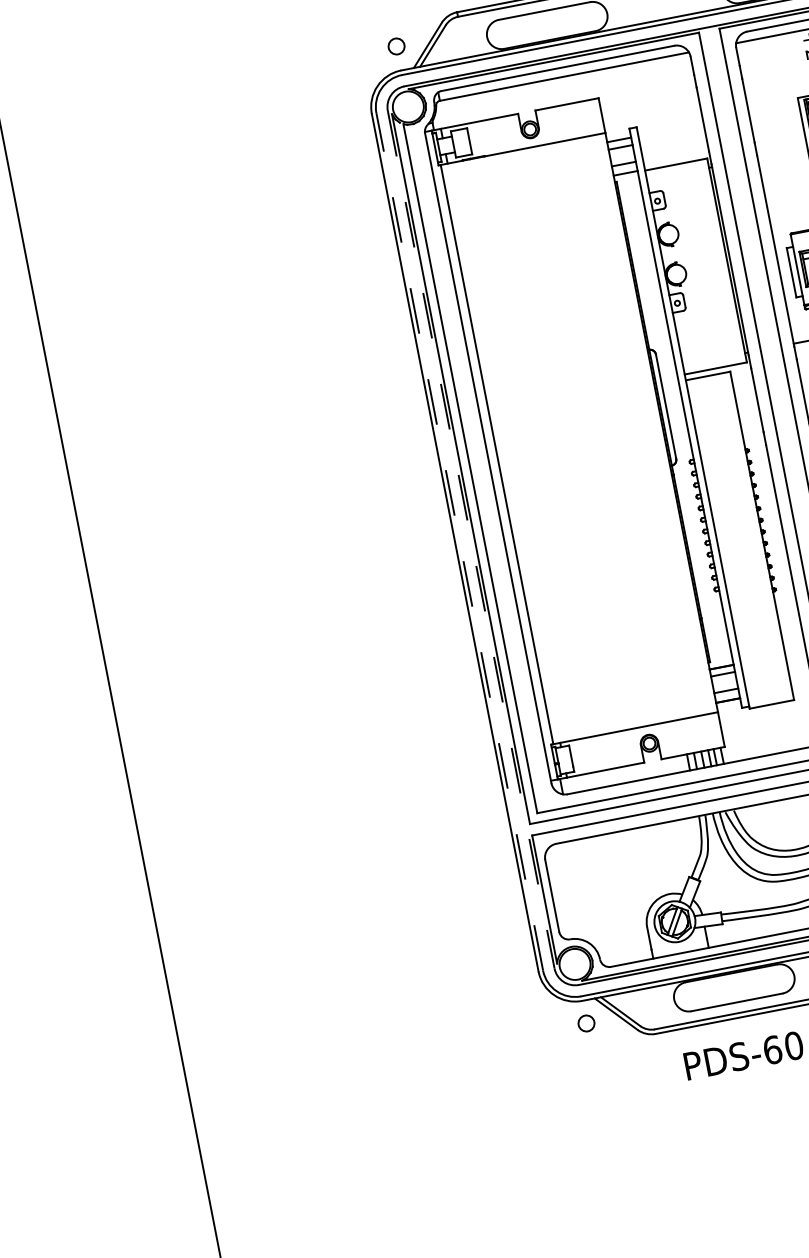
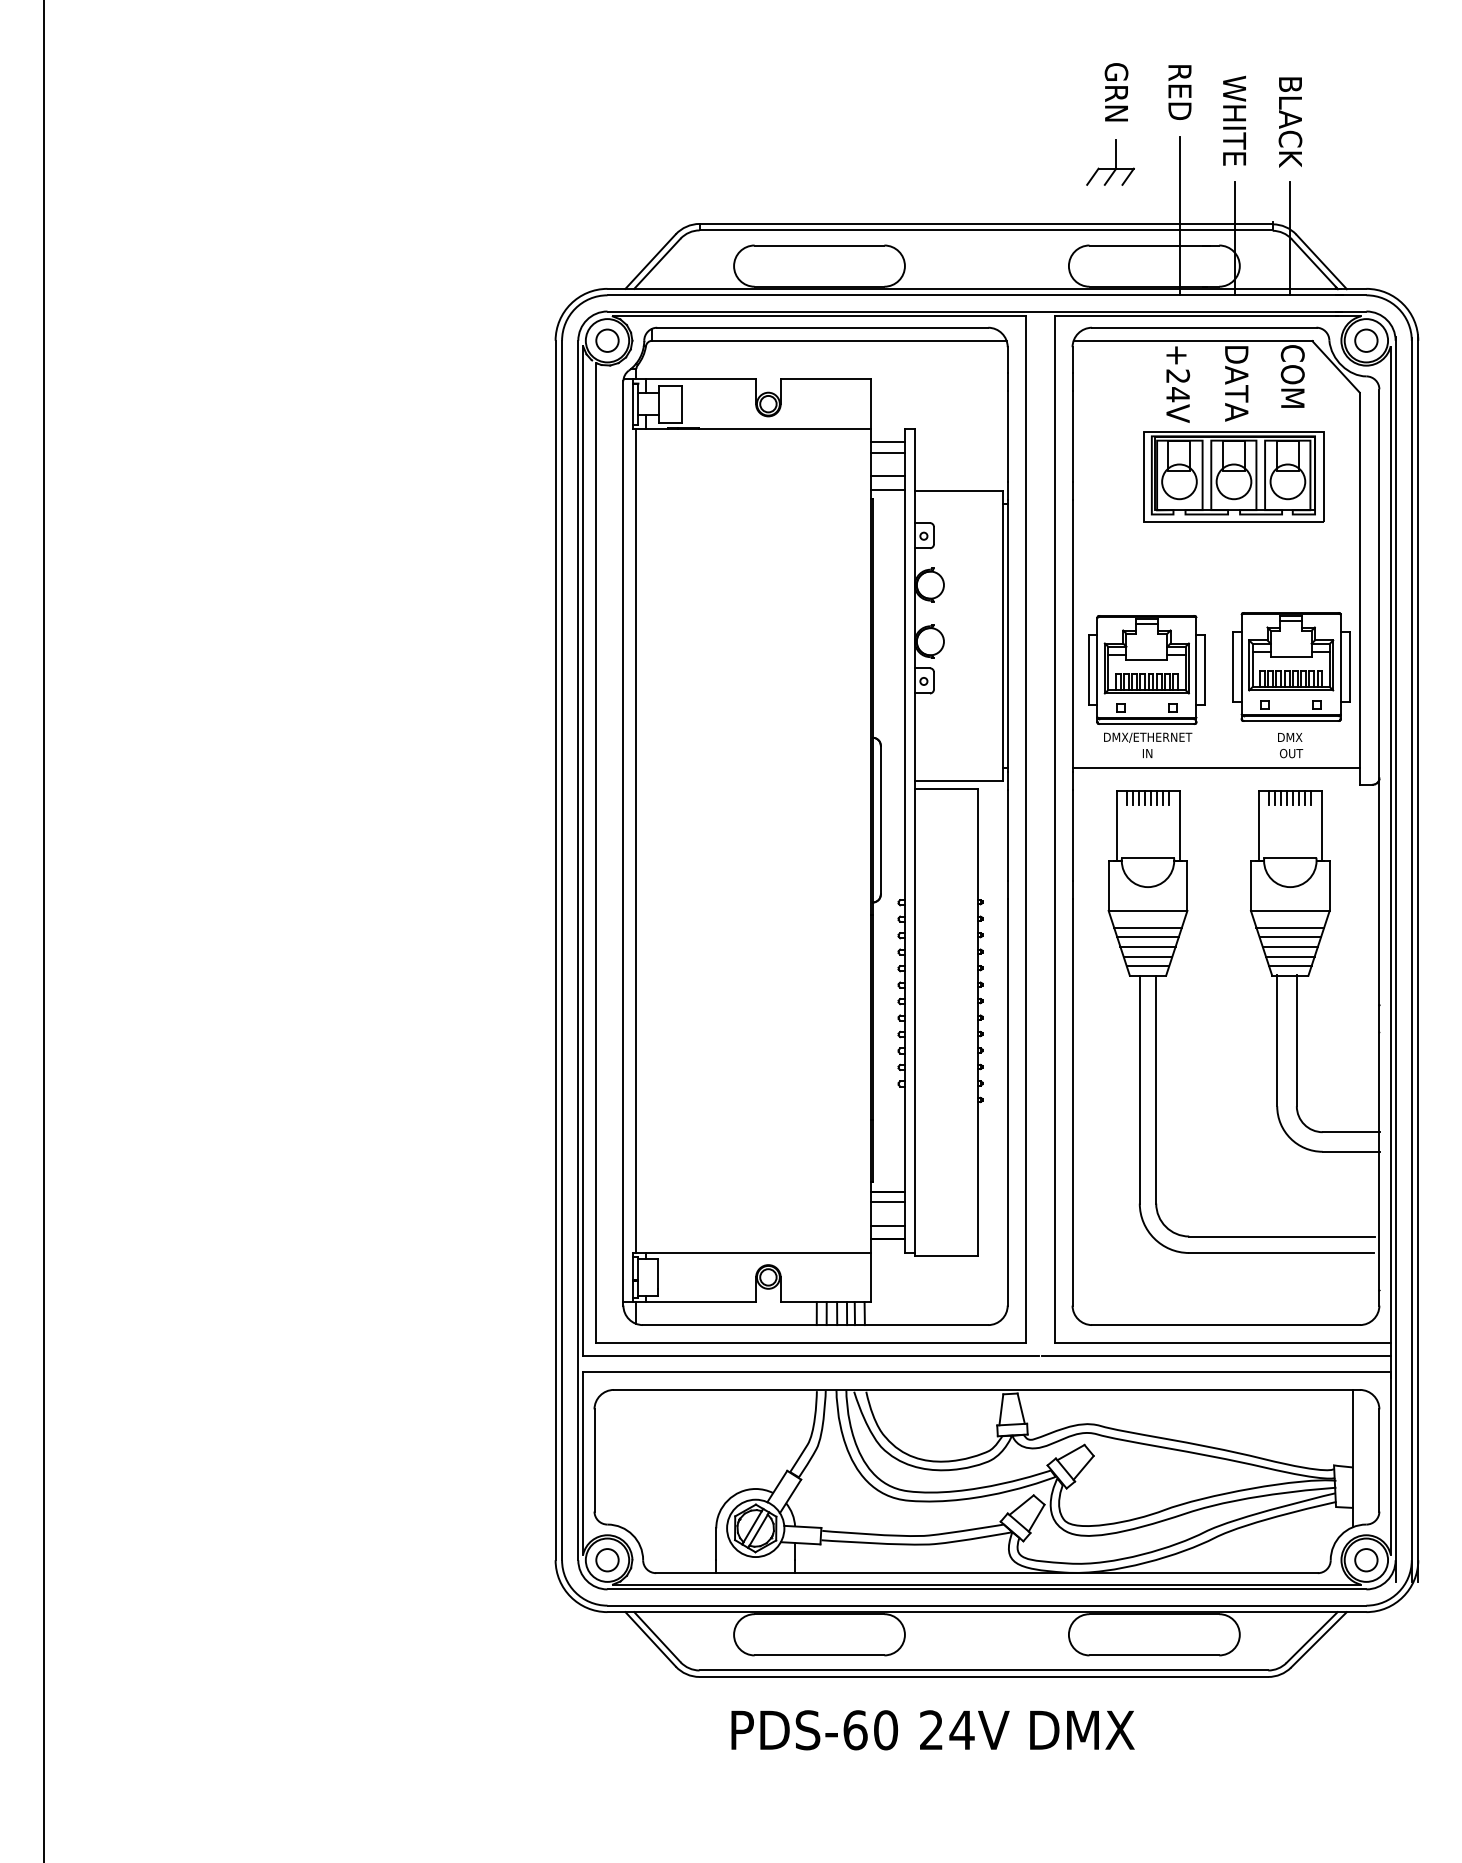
circle: (396, 46) -> (607, 340), moved
line: (471, 539) -> (578, 950), dashed -> solid
line: (460, 541) -> (562, 950), dashed -> solid
circle: (586, 1023) -> (607, 1560), moved

